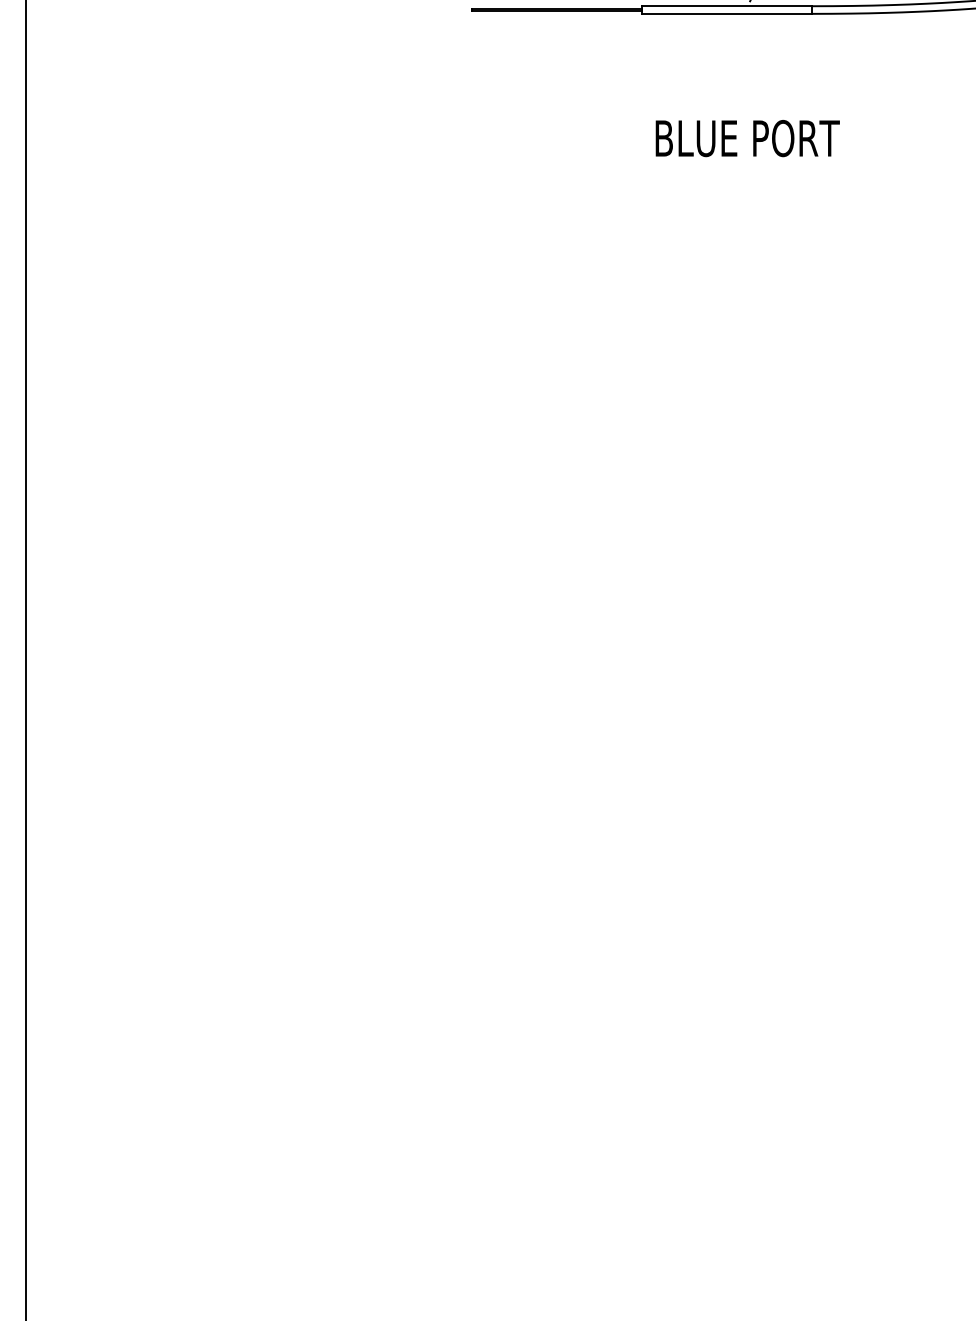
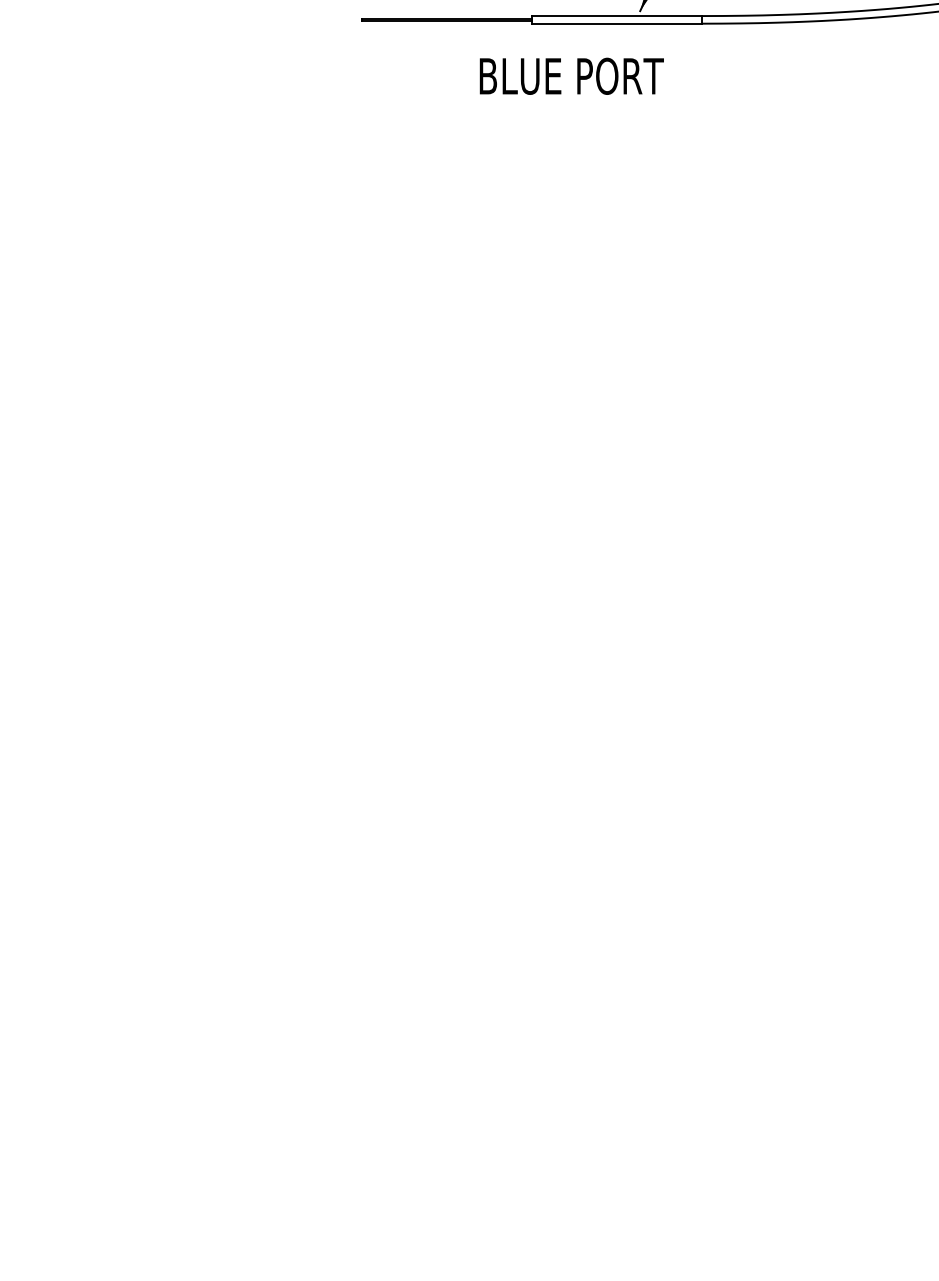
text: (747, 138) -> (571, 76), moved

